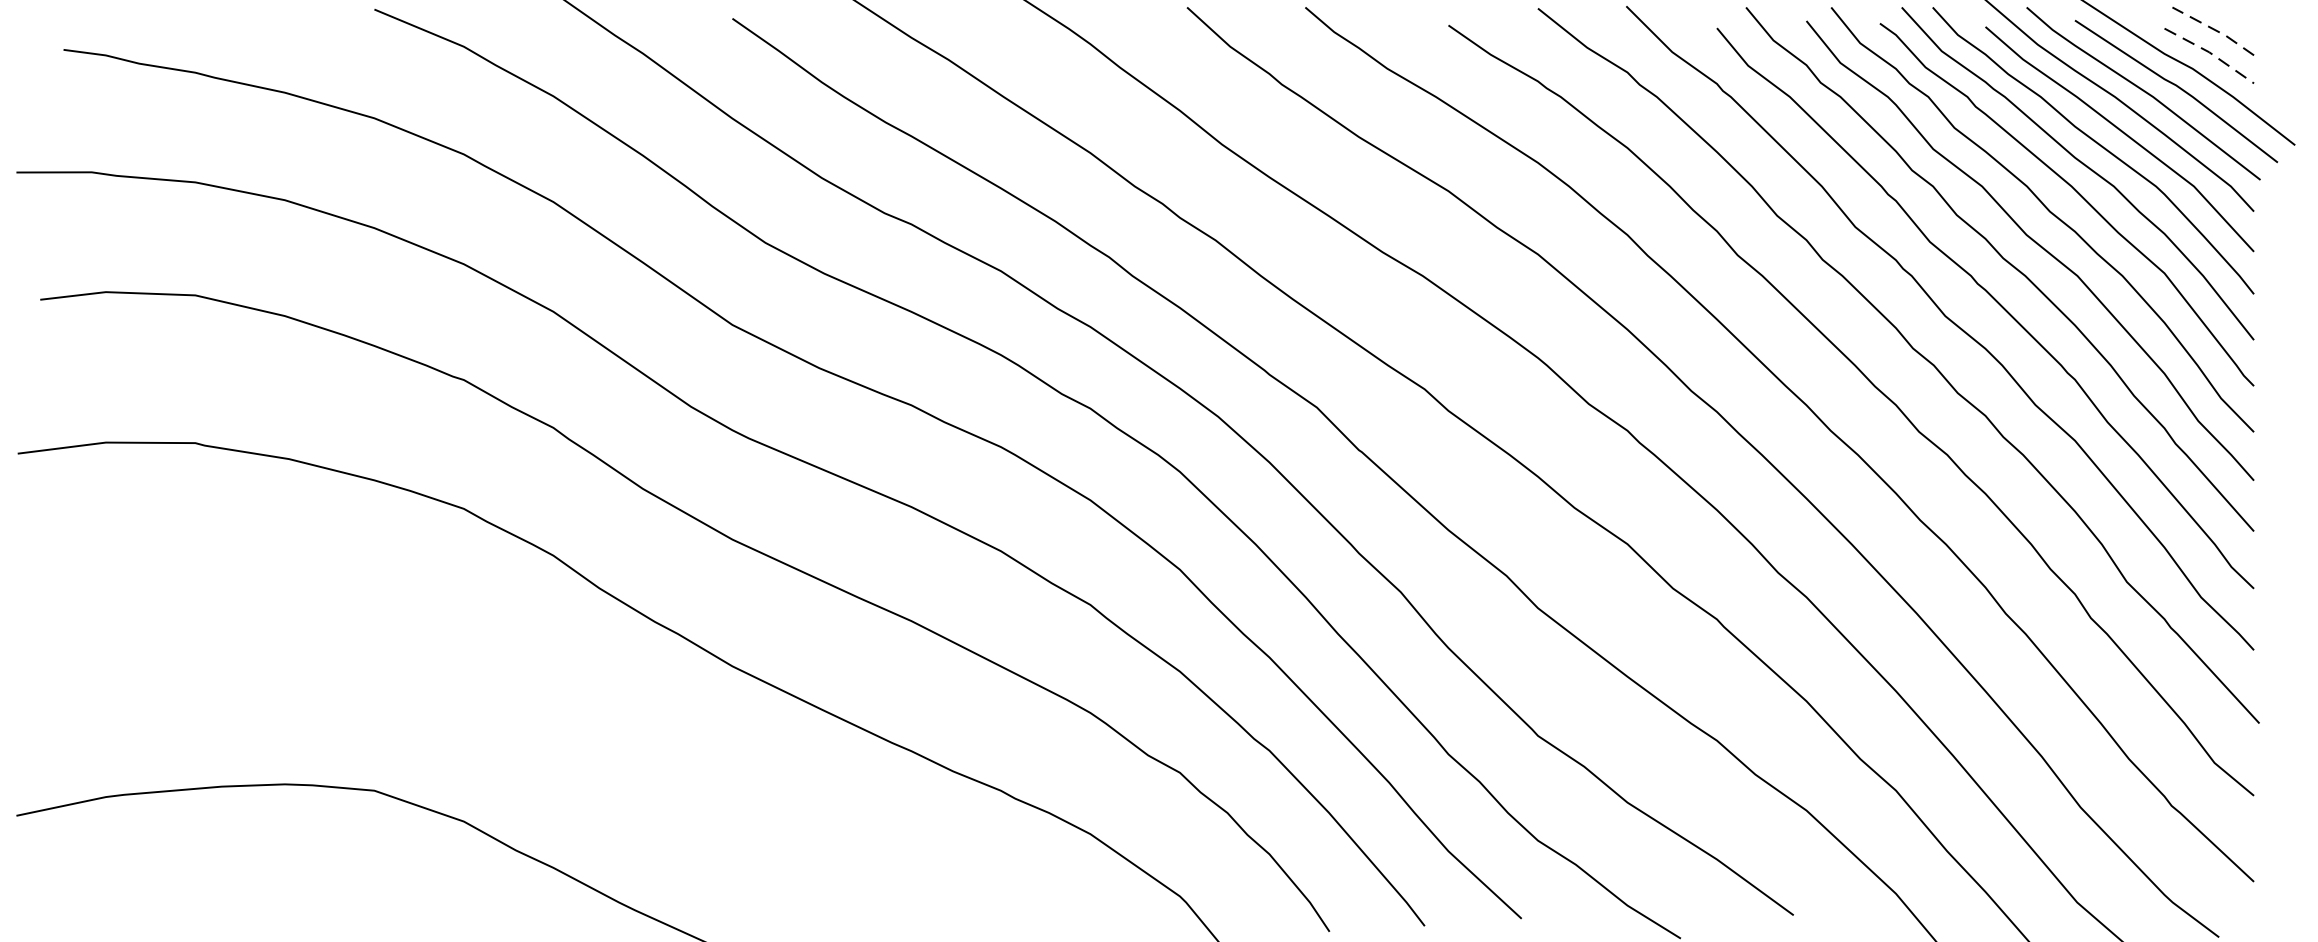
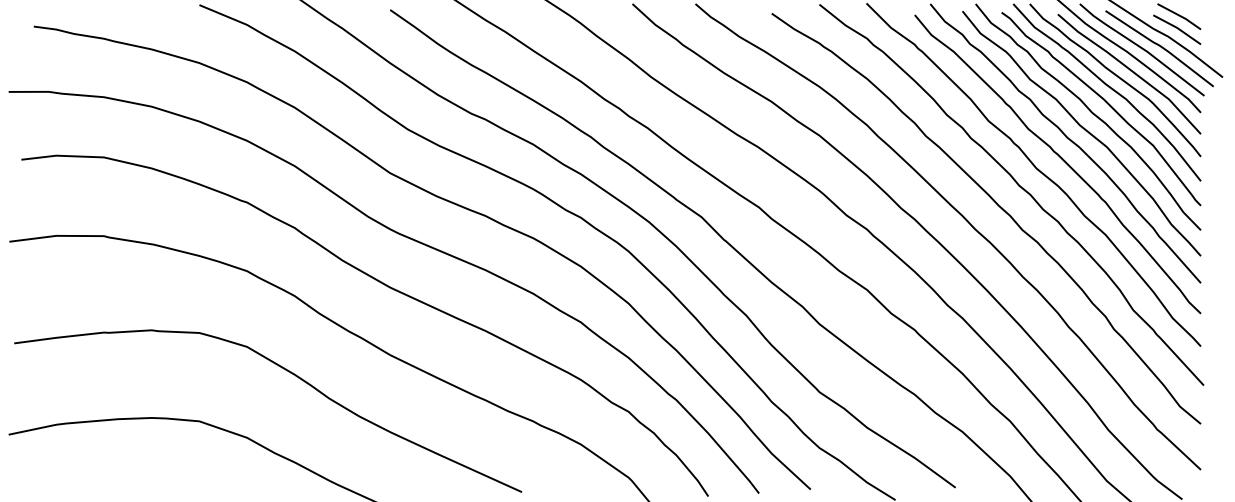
line: (2213, 29) -> (1179, 15), dashed -> solid
line: (2209, 53) -> (1177, 28), dashed -> solid
curve: (541, 699) -> (288, 372), added

